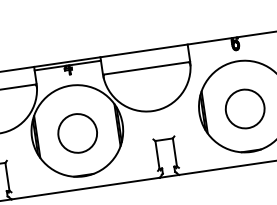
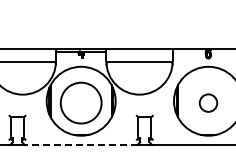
circle: (245, 108) -> (208, 102), size x0.6
circle: (76, 132) -> (80, 102), size x1.4
line: (84, 189) -> (80, 145), solid -> dashed

